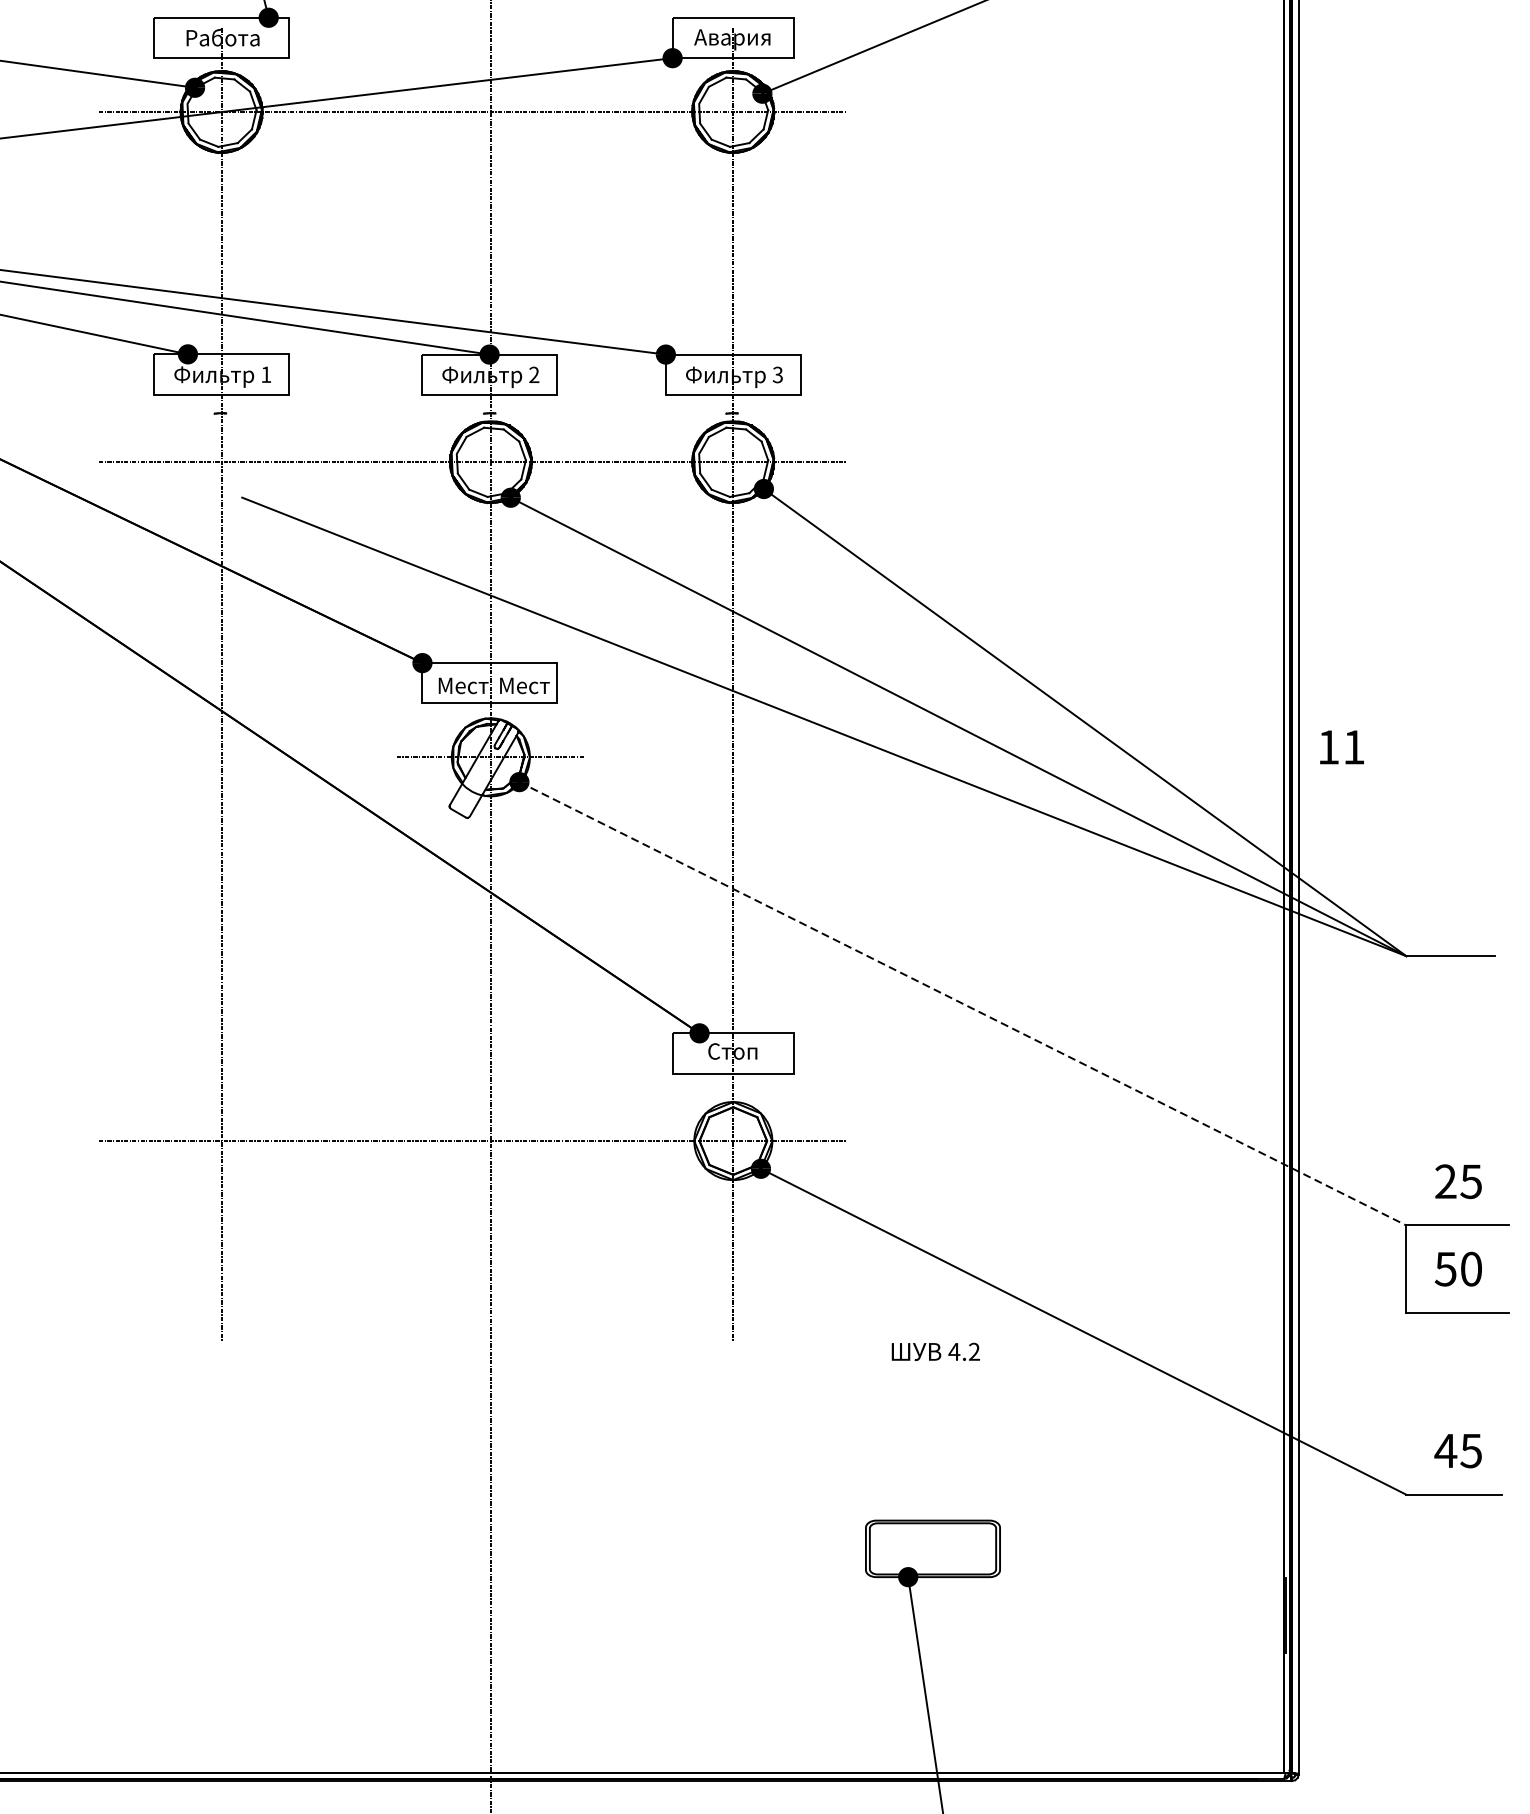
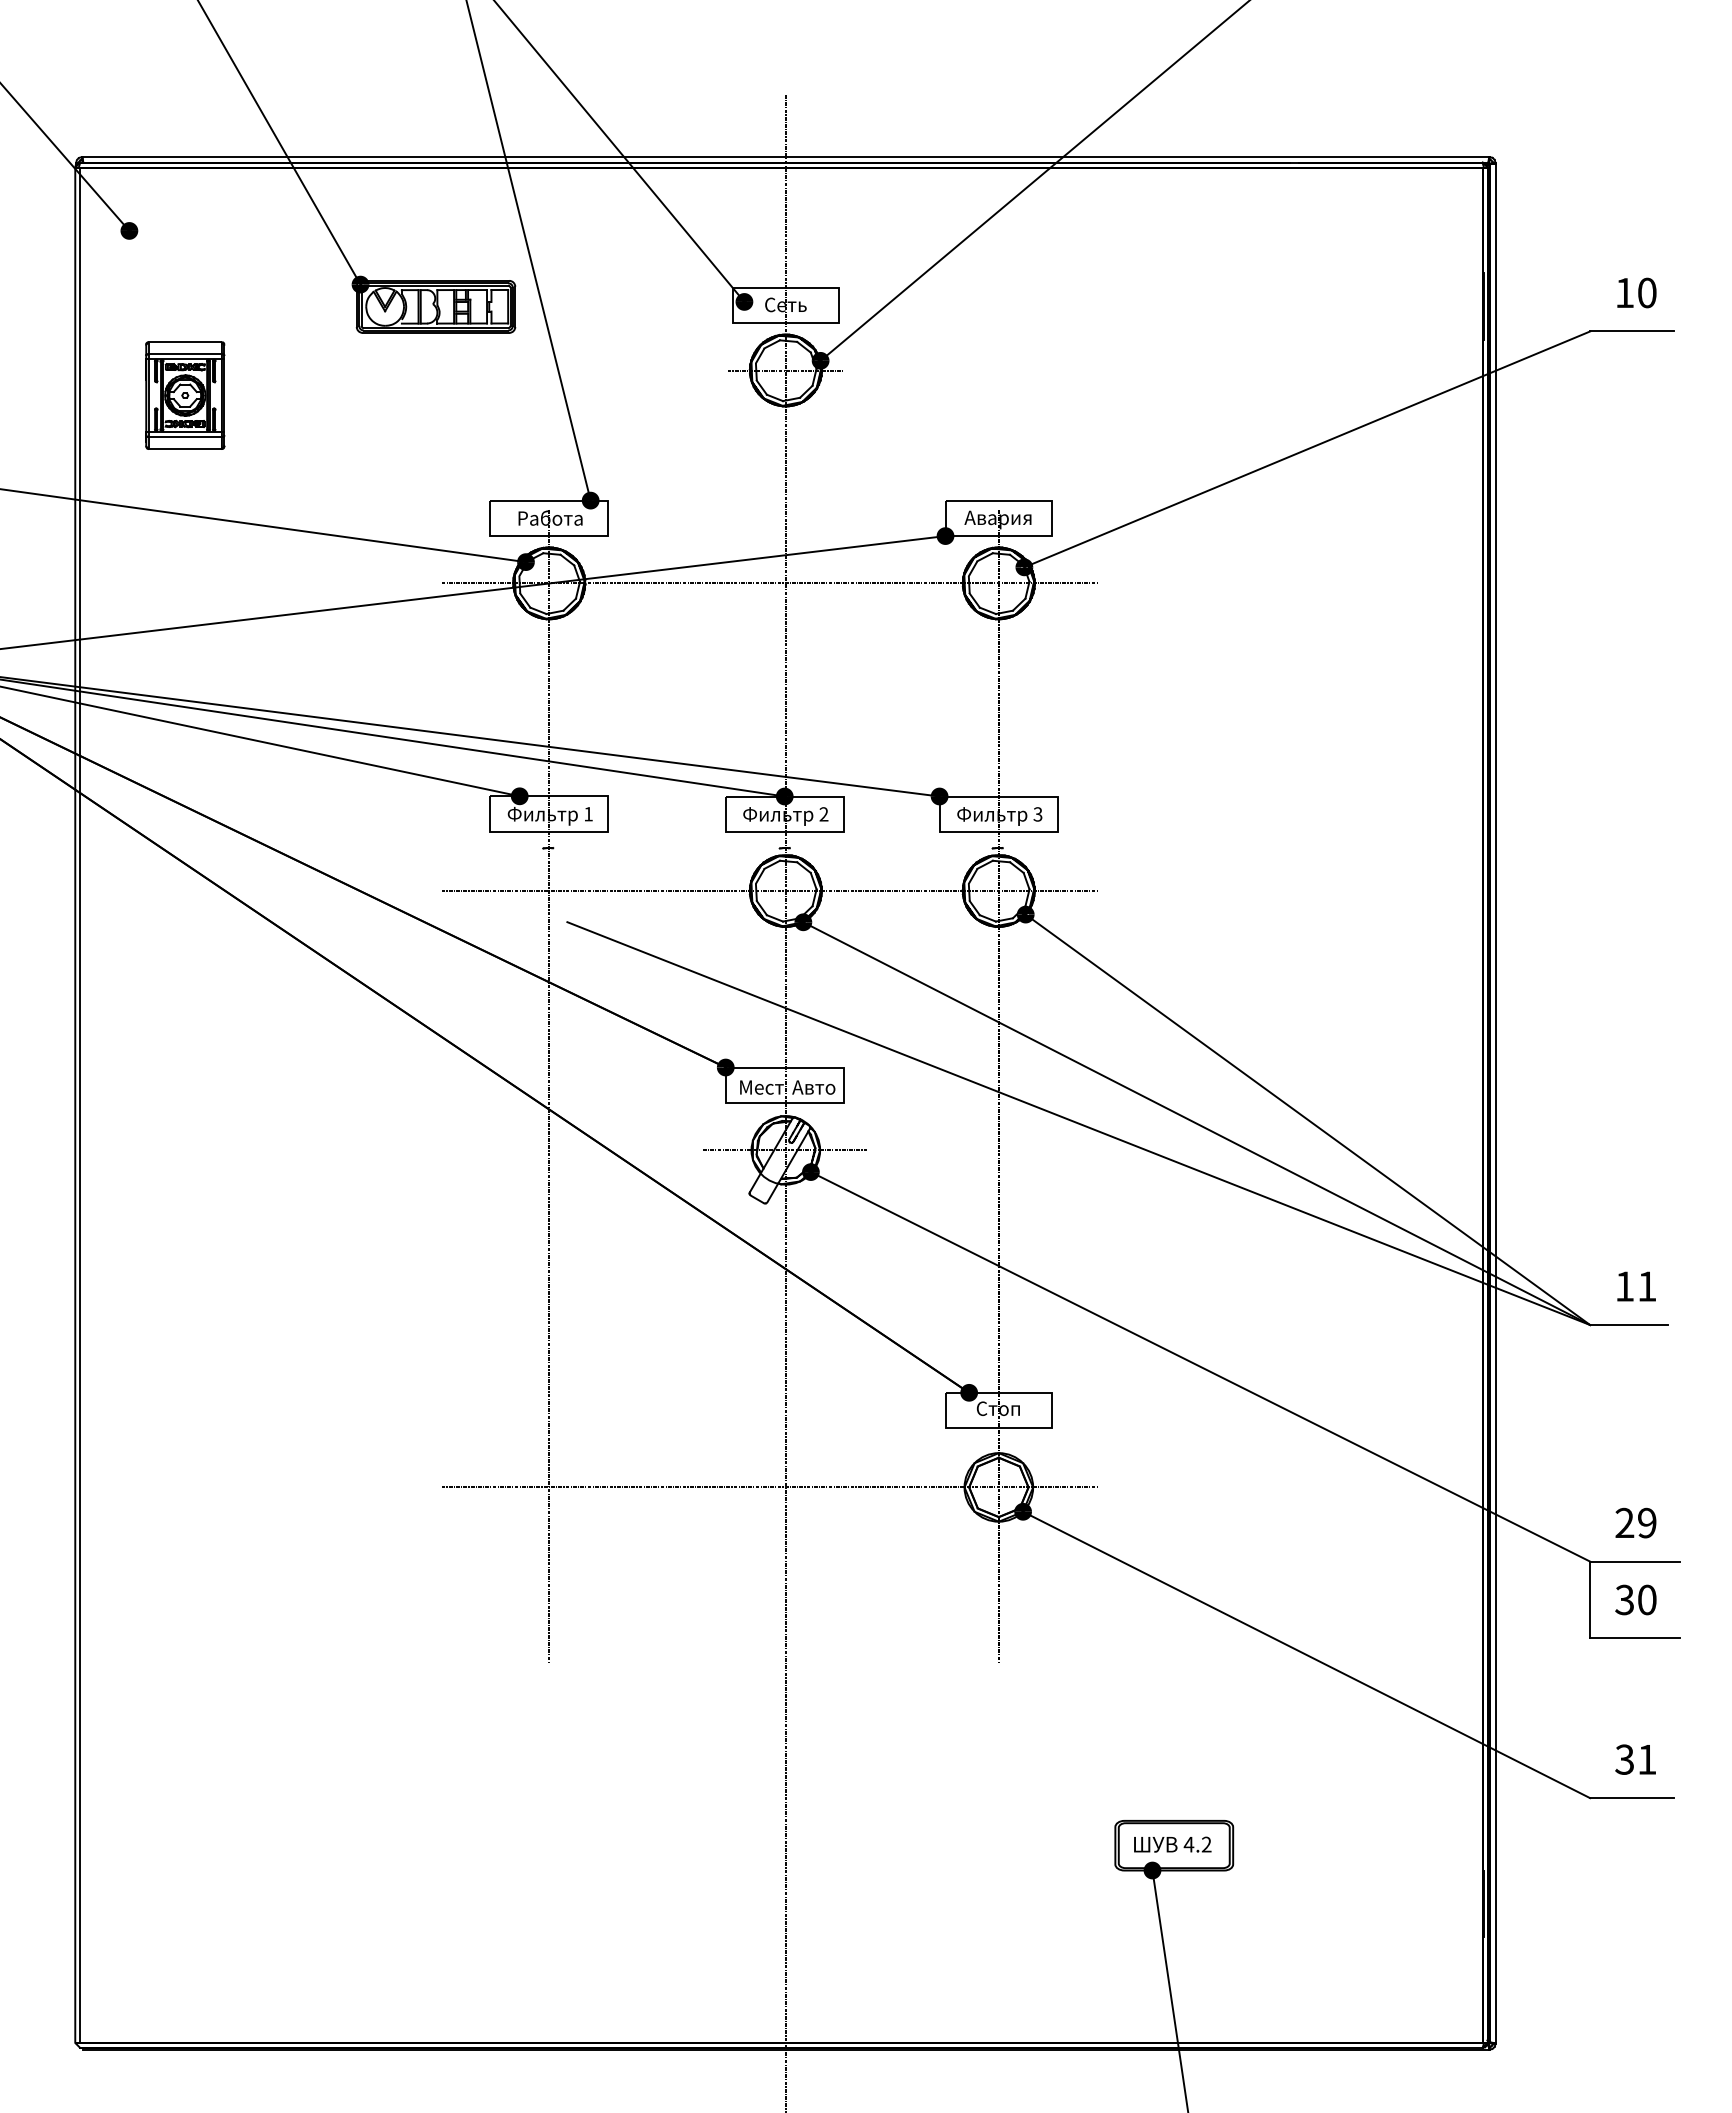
text: (523, 685) -> (814, 1087), Мест -> Авто
text: (1341, 747) -> (1636, 1286), moved
line: (962, 1003) -> (1200, 1366), dashed -> solid
text: (1470, 1180) -> (1646, 1522), 25 -> 29
text: (1445, 1268) -> (1624, 1599), 50 -> 30
text: (935, 1351) -> (1172, 1844), moved
text: (1458, 1450) -> (1635, 1759), 45 -> 31

